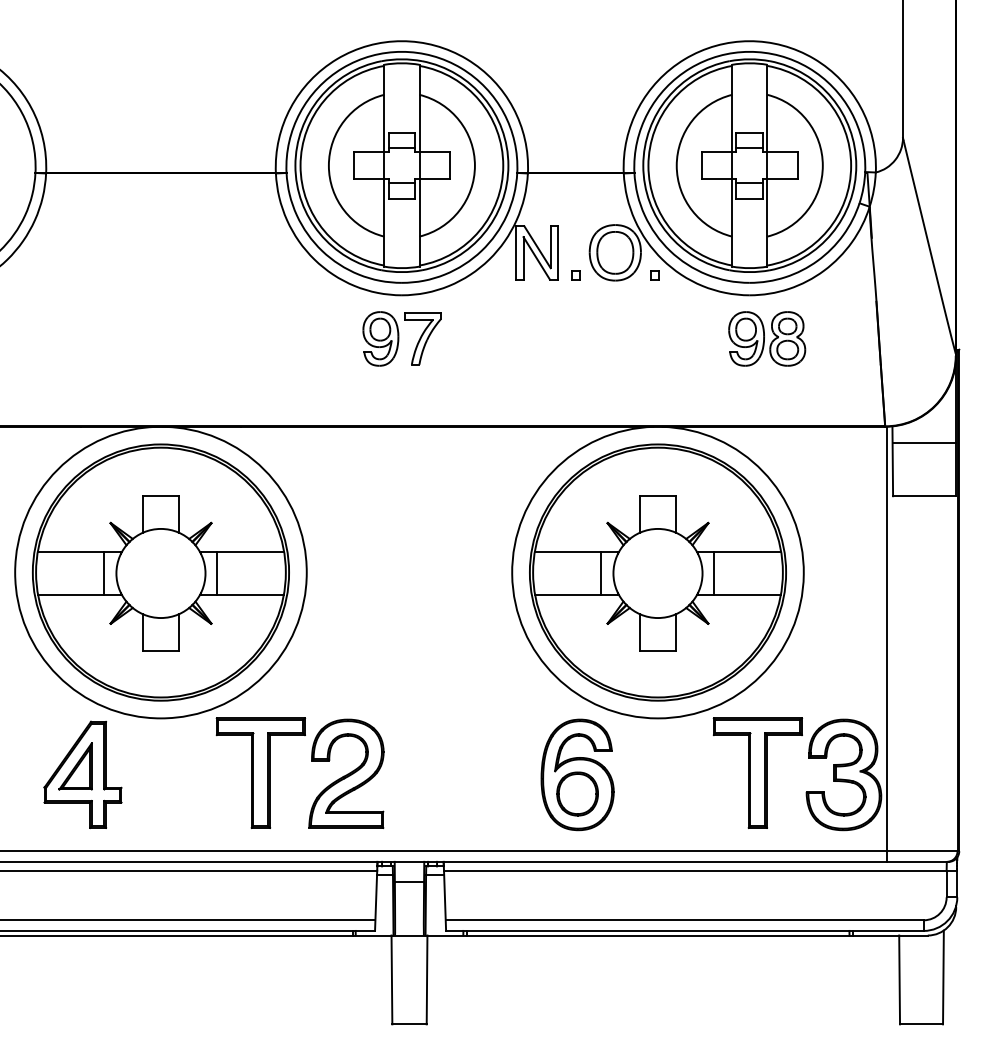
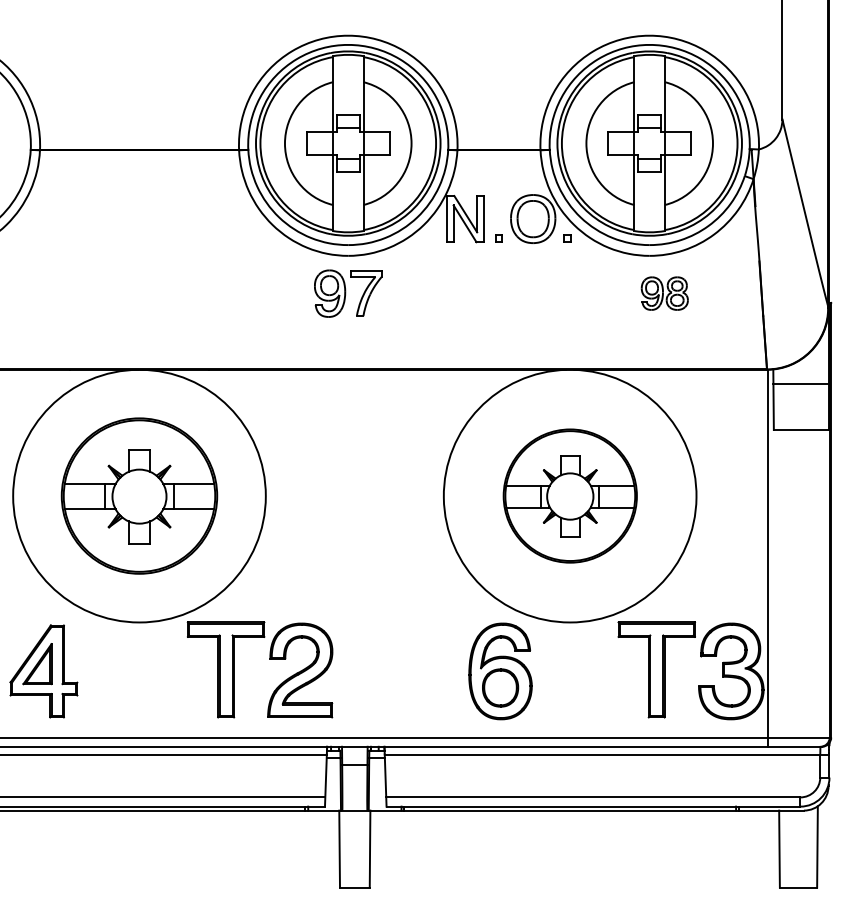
part: (766, 338) -> (664, 293), size x0.7
part: (160, 571) -> (139, 495), size x0.7
part: (658, 571) -> (570, 495), size x0.6
part: (82, 774) -> (43, 671), moved

